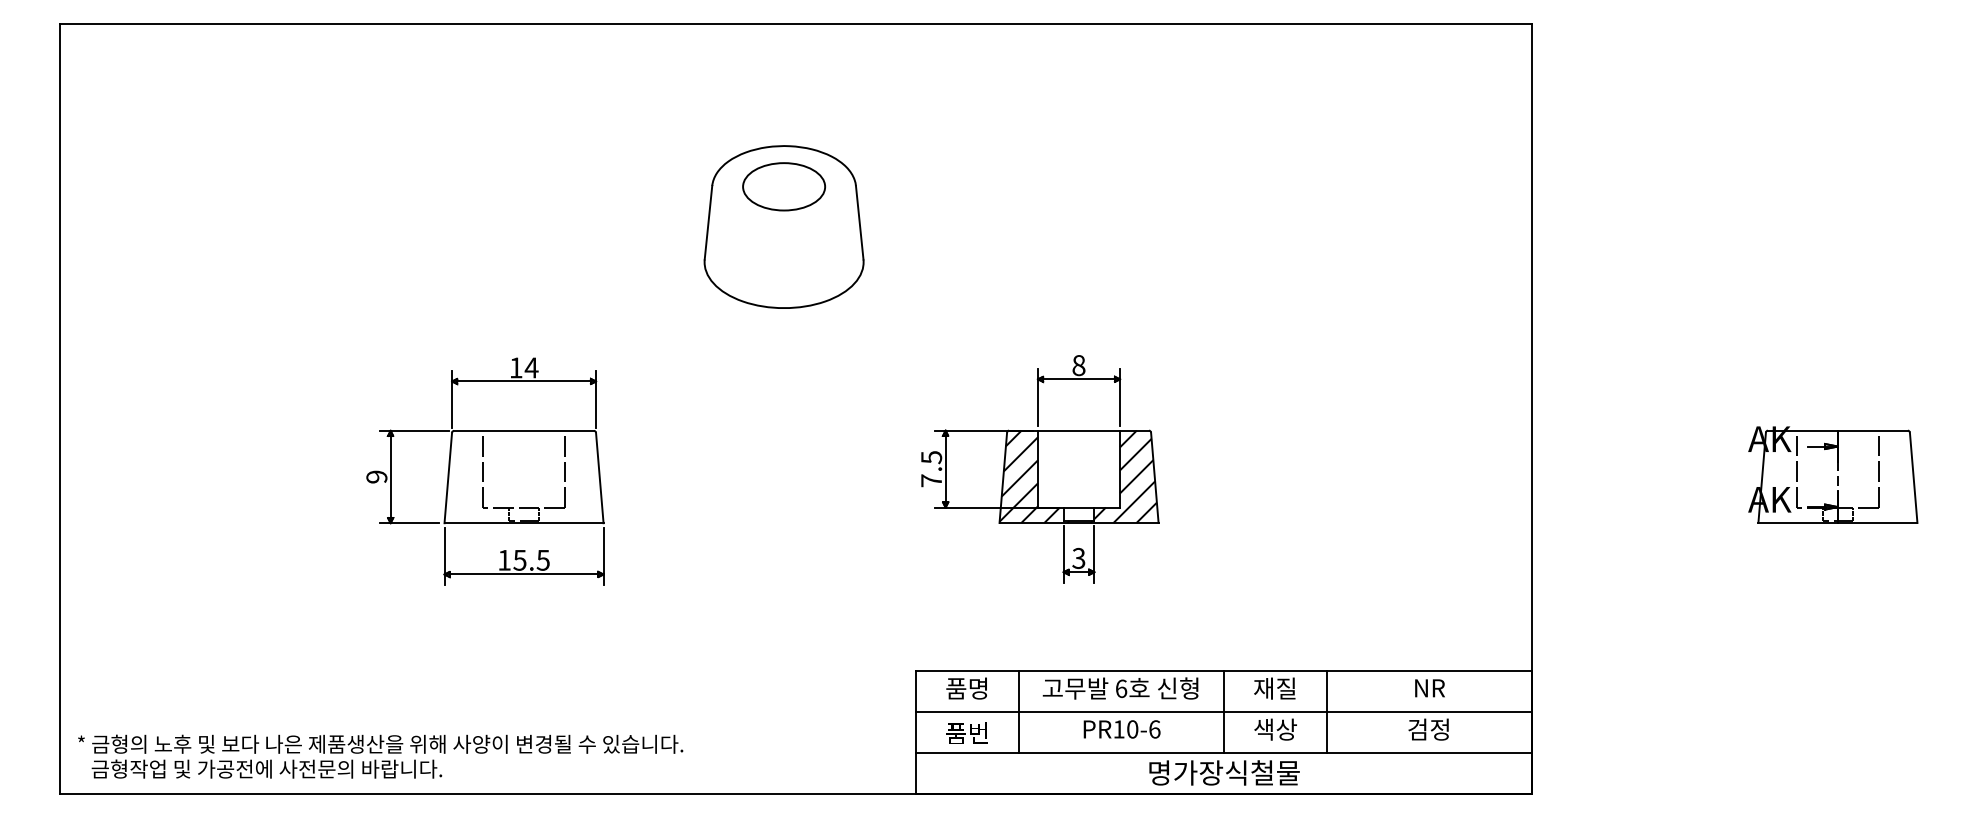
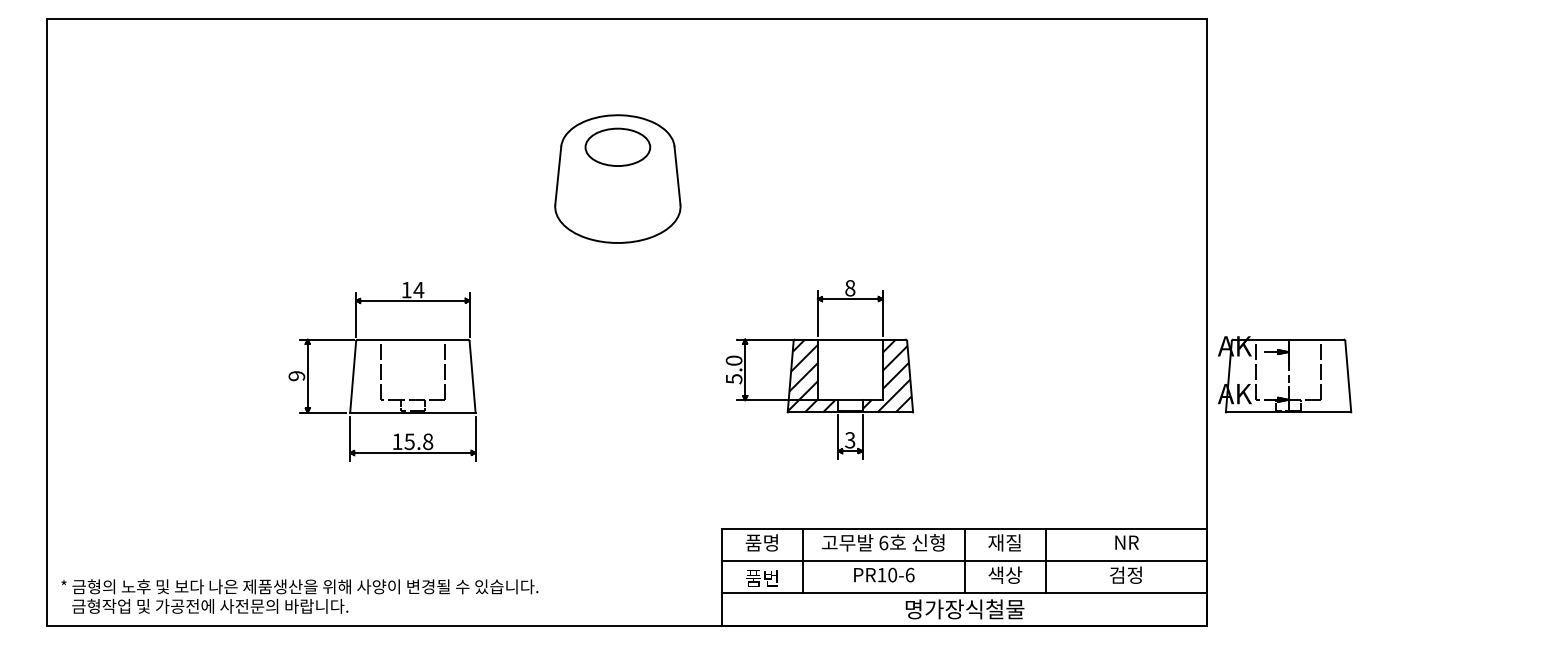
text: (930, 468) -> (733, 369), 7.5 -> 5.0
part: (1834, 474) -> (1285, 374), moved
text: (543, 559) -> (428, 441), 15.5 -> 15.8

